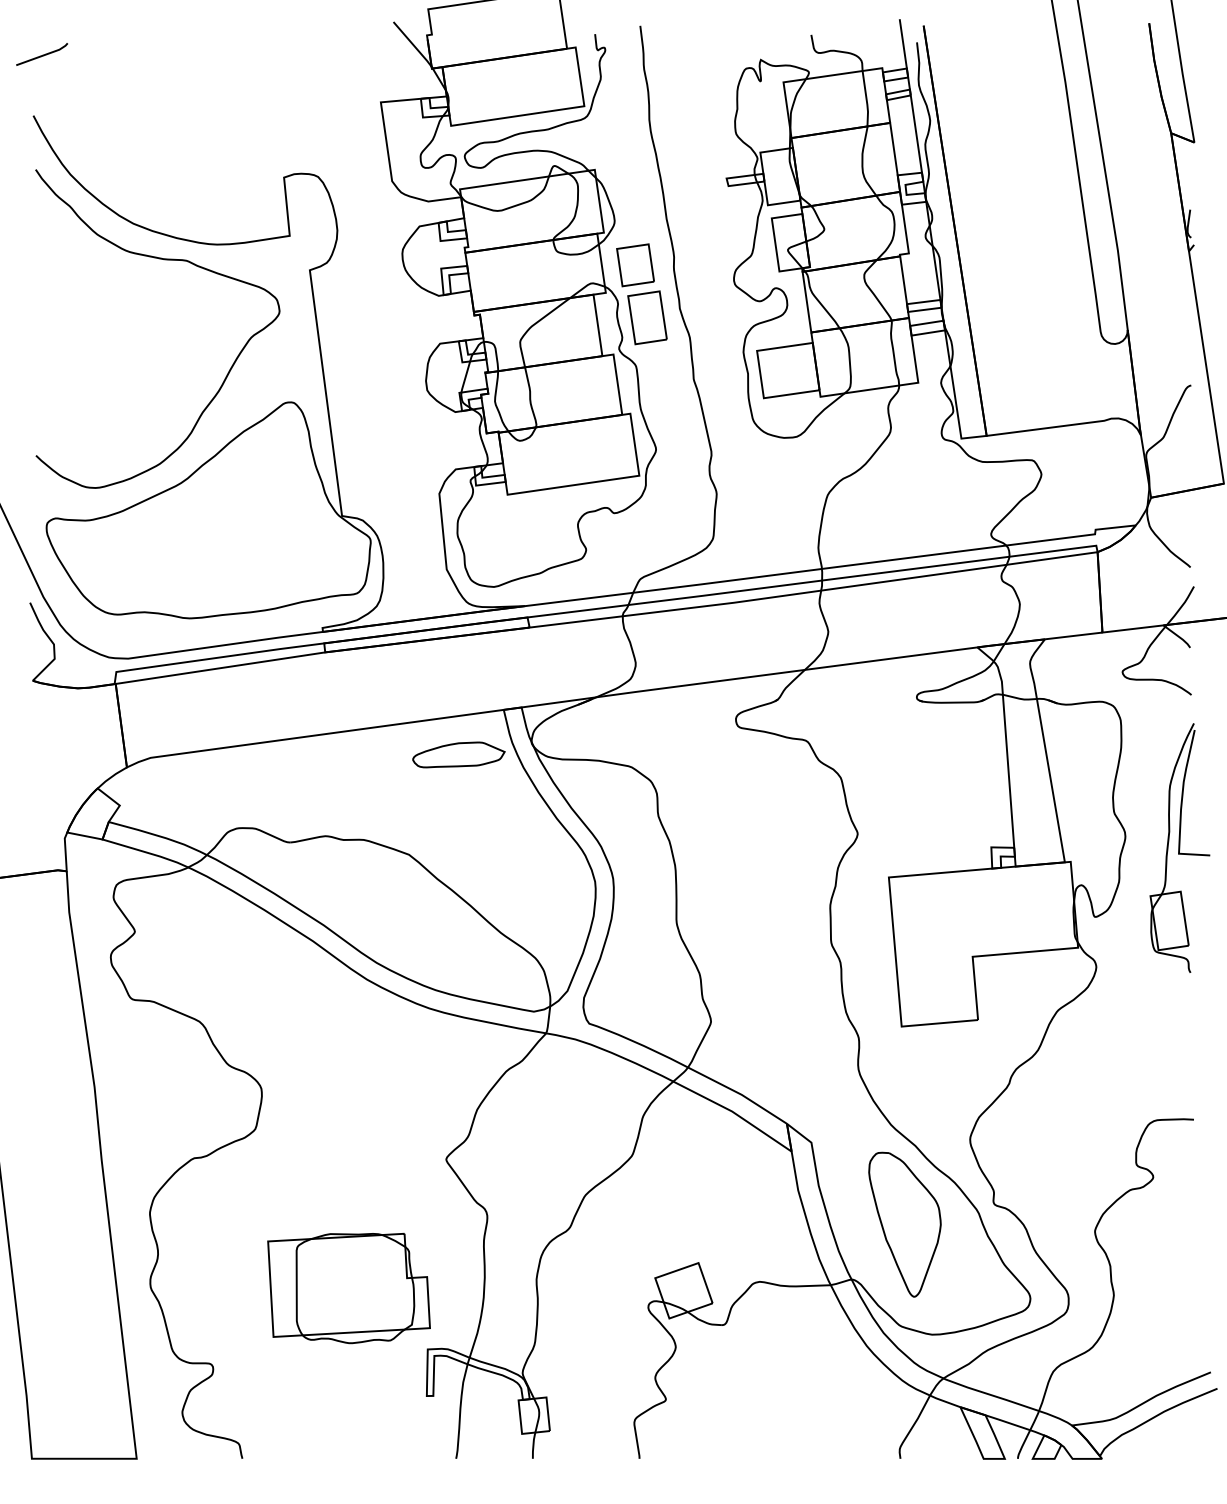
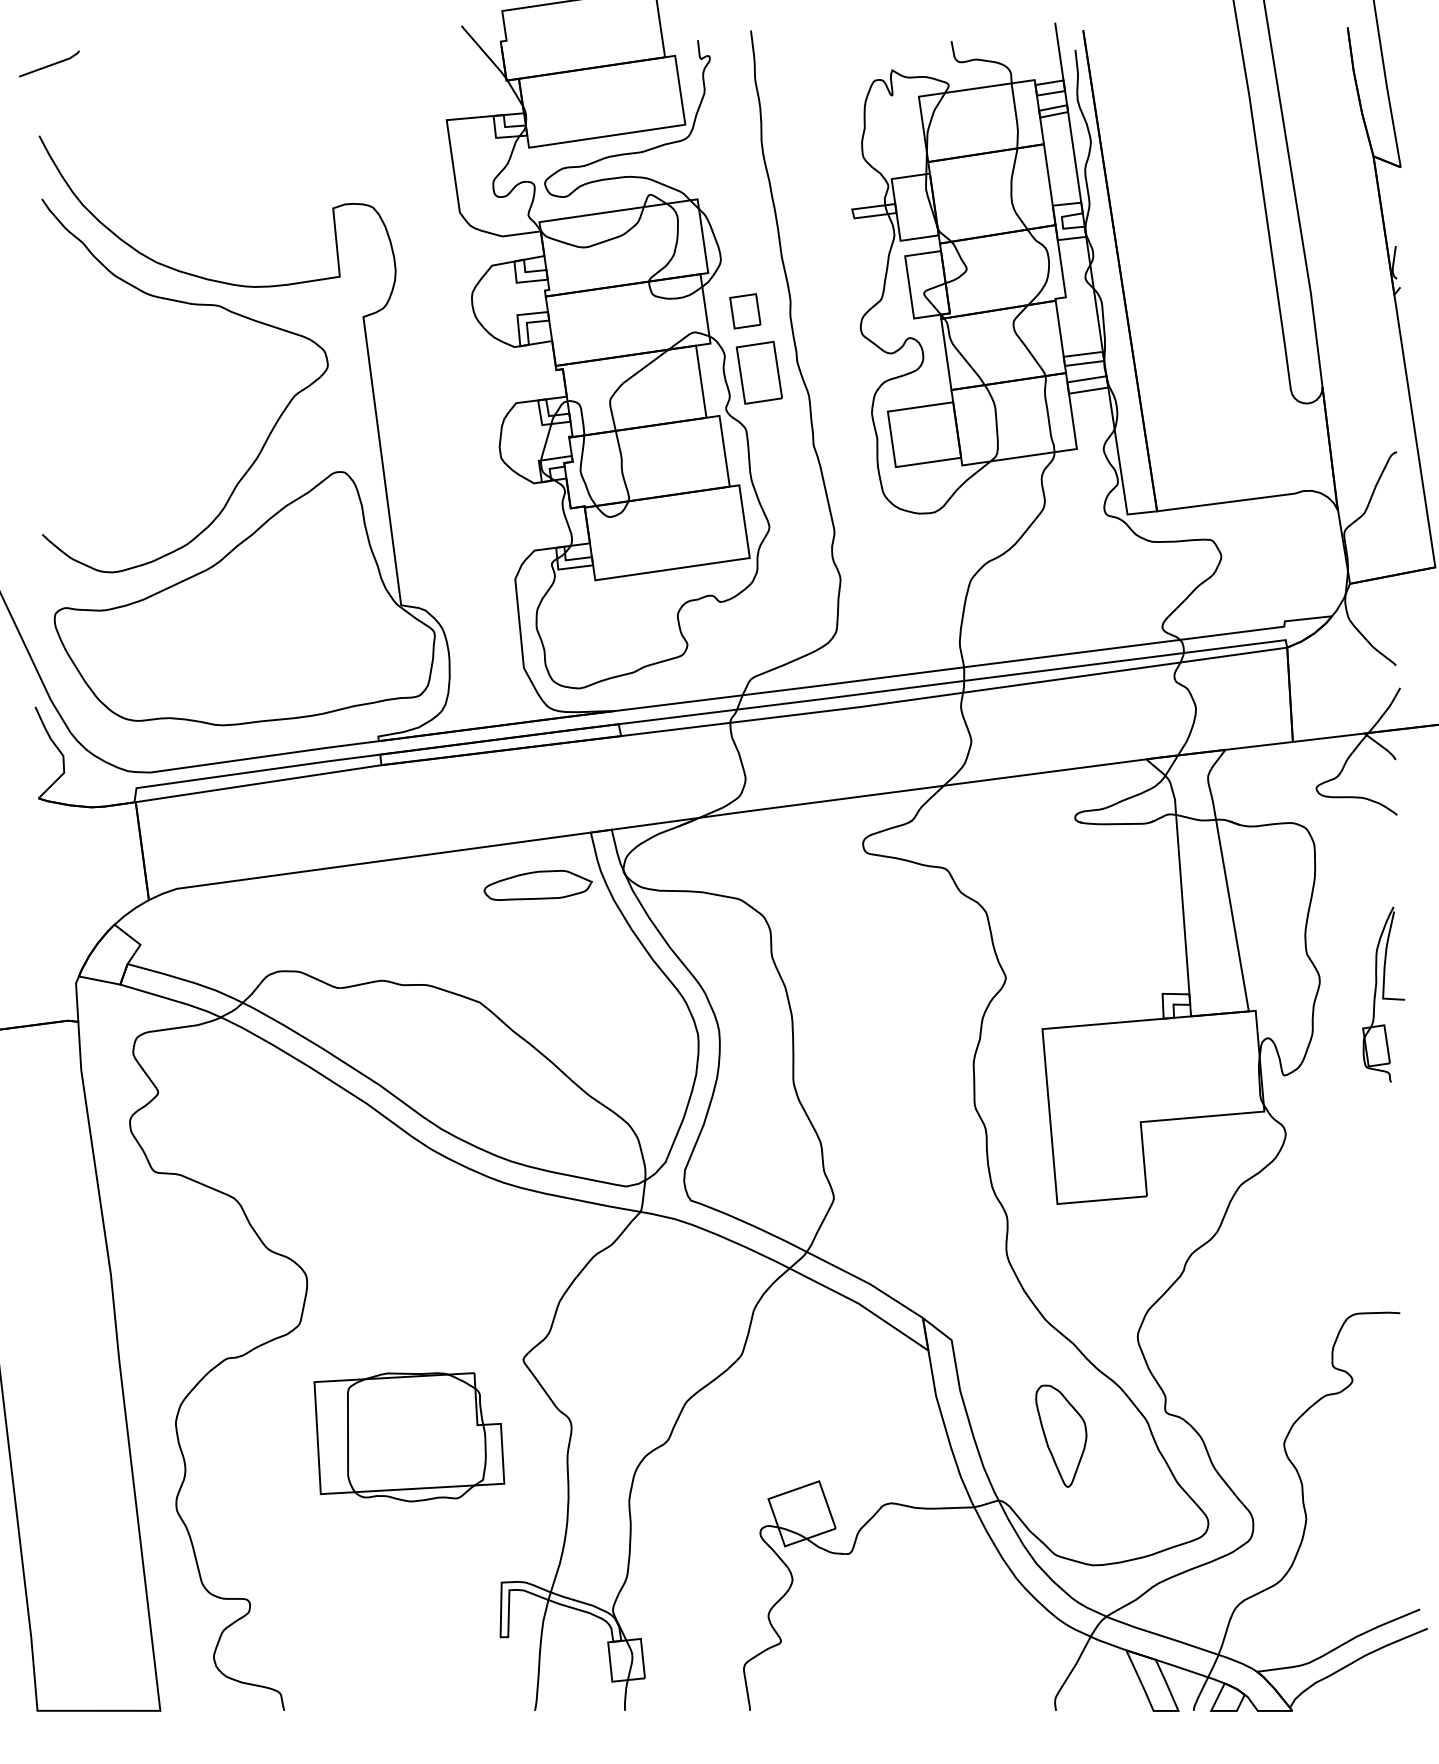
part: (635, 265) -> (745, 311), size x0.7
part: (1179, 847) -> (1383, 993), size x0.6
part: (904, 1224) -> (1060, 1436), size x0.6
part: (348, 1288) -> (408, 1437), moved

